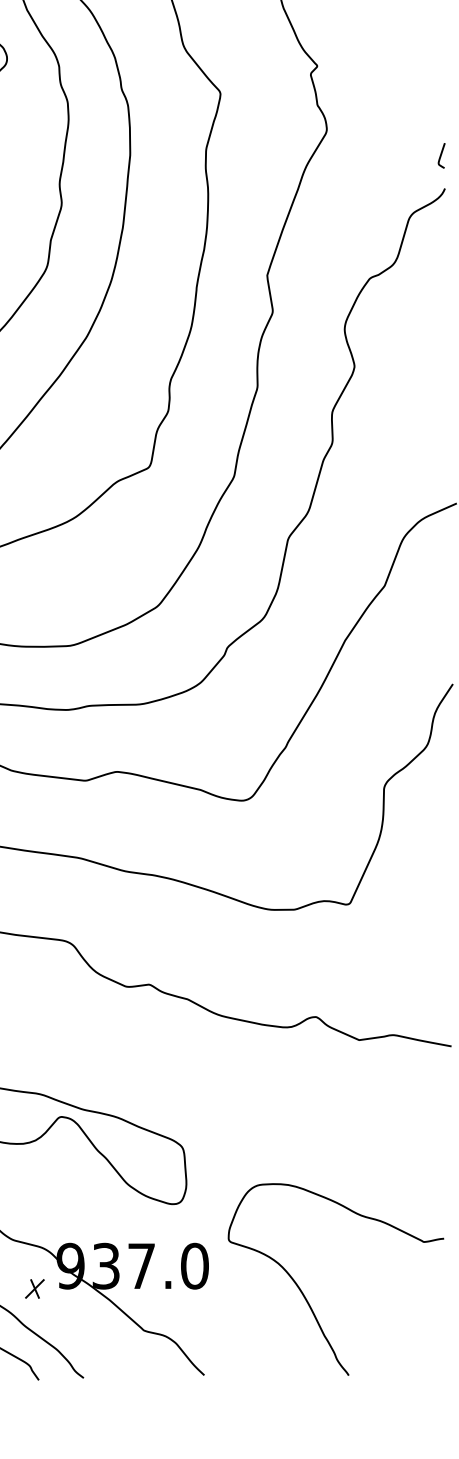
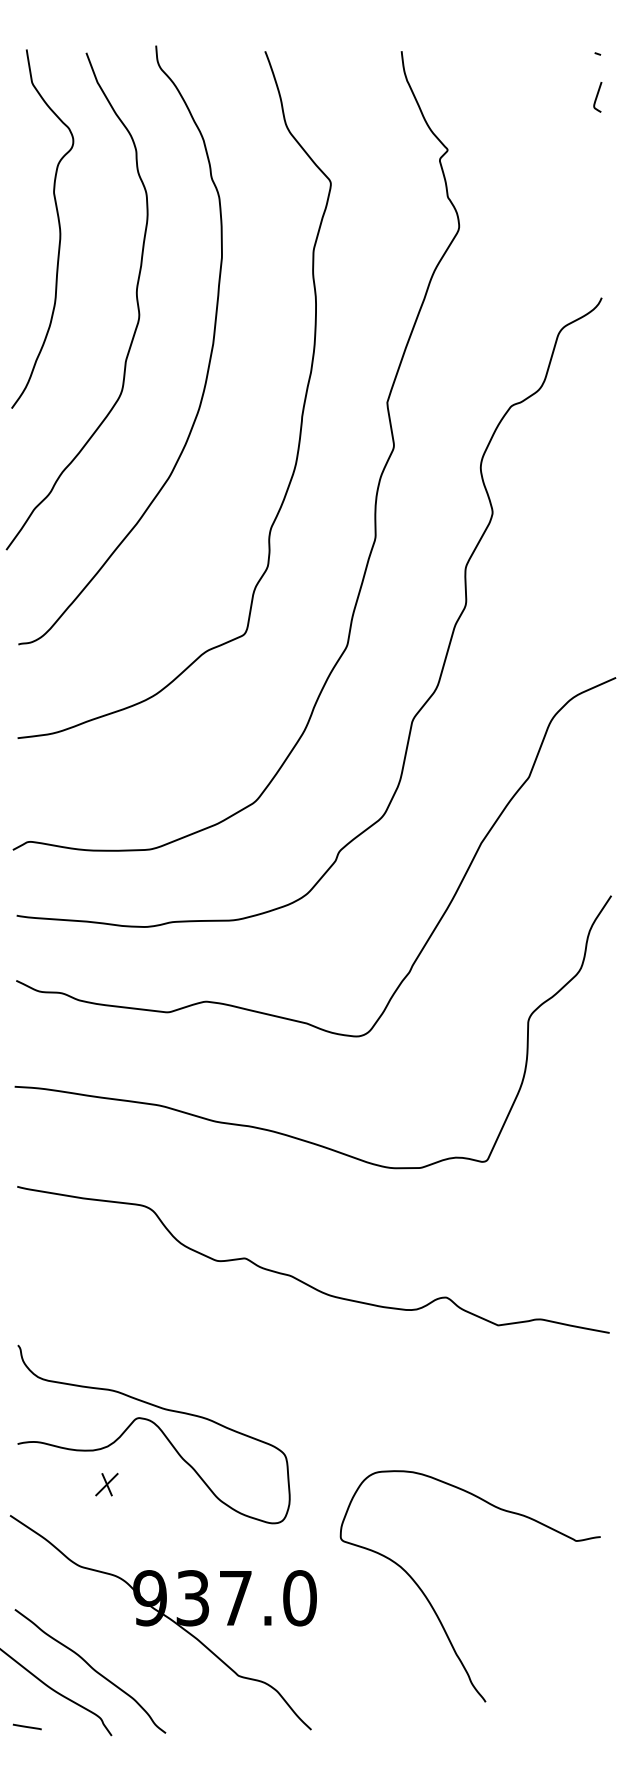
curve: (441, 155) -> (597, 97), moved
part: (34, 1288) -> (106, 1484), moved
curve: (306, 1297) -> (434, 1608), moved

